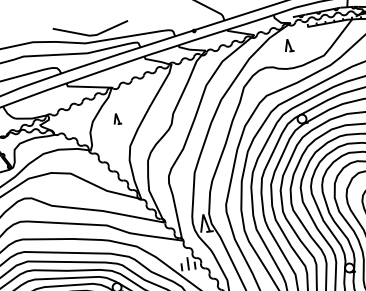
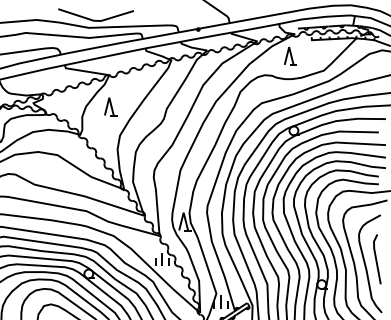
part: (288, 44) -> (290, 55), size x1.43
part: (117, 118) -> (110, 106), size x1.67

